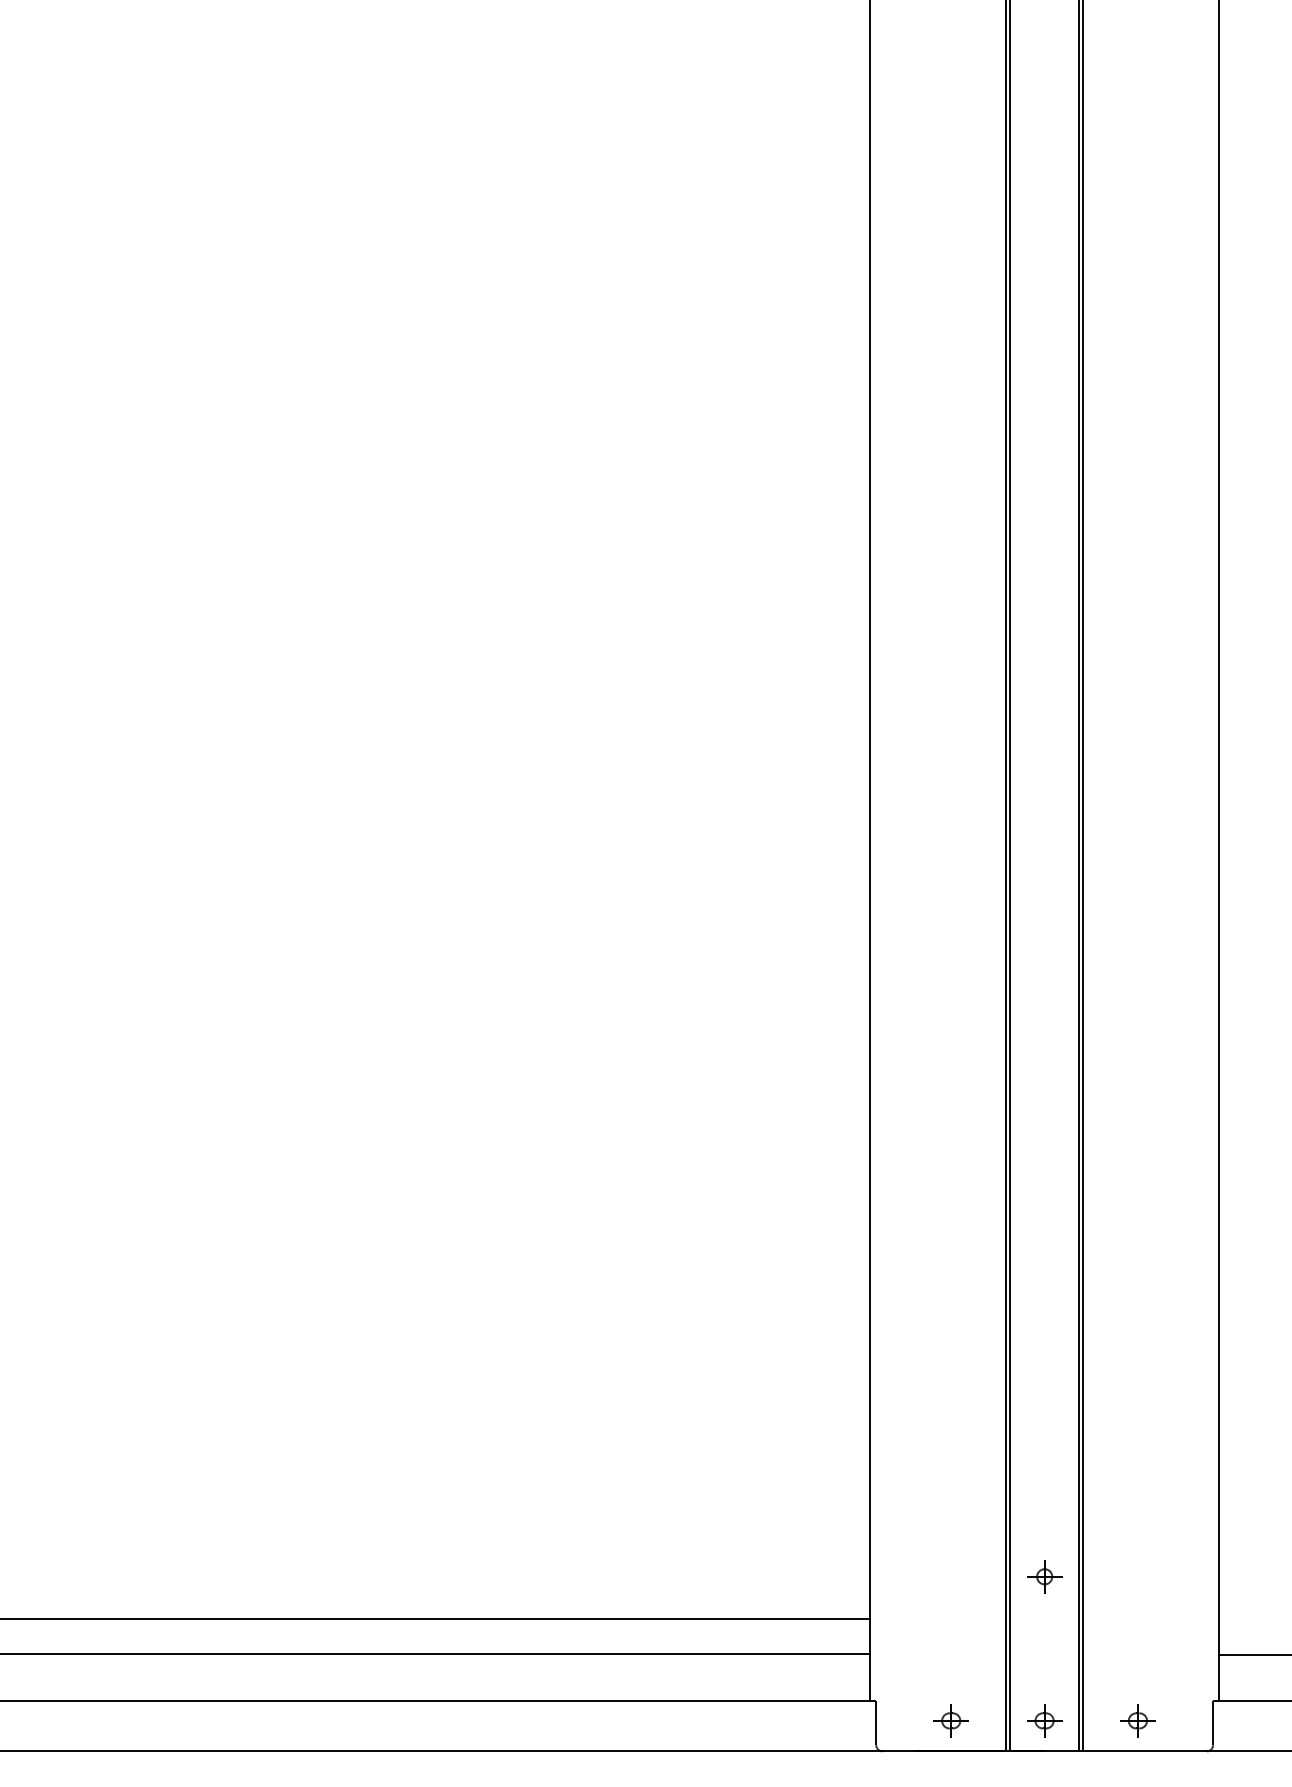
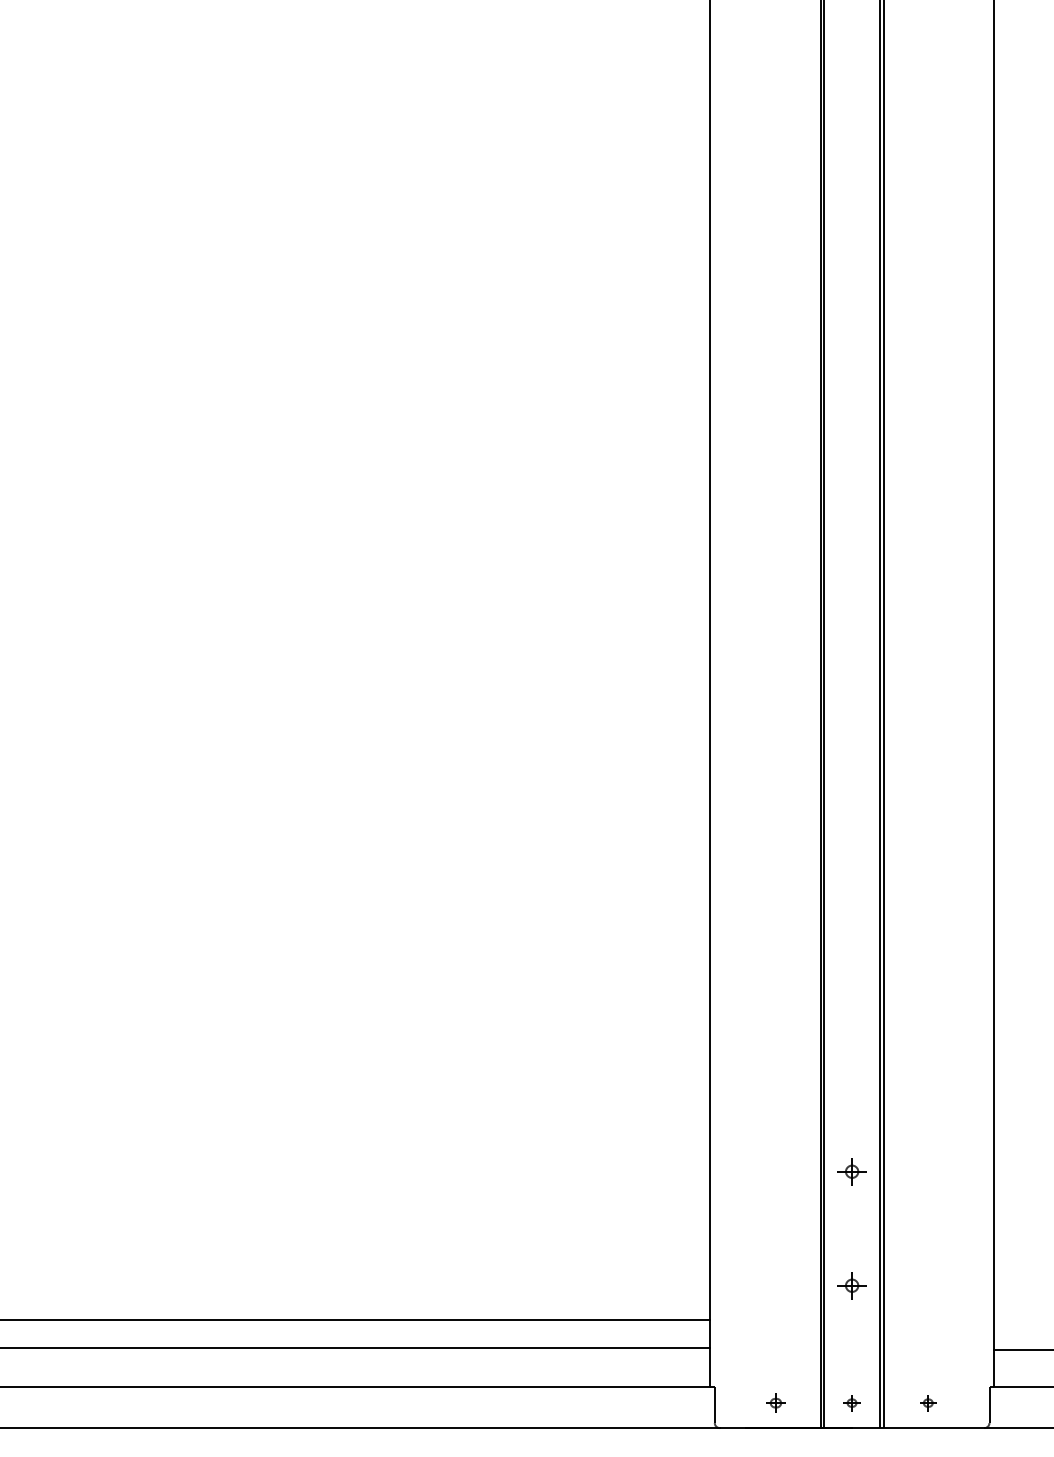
part: (1043, 1436) -> (851, 1171), added
part: (950, 1719) -> (775, 1402), size x0.7
part: (1043, 1719) -> (851, 1402), size x0.6
part: (1138, 1719) -> (928, 1402), size x0.6

